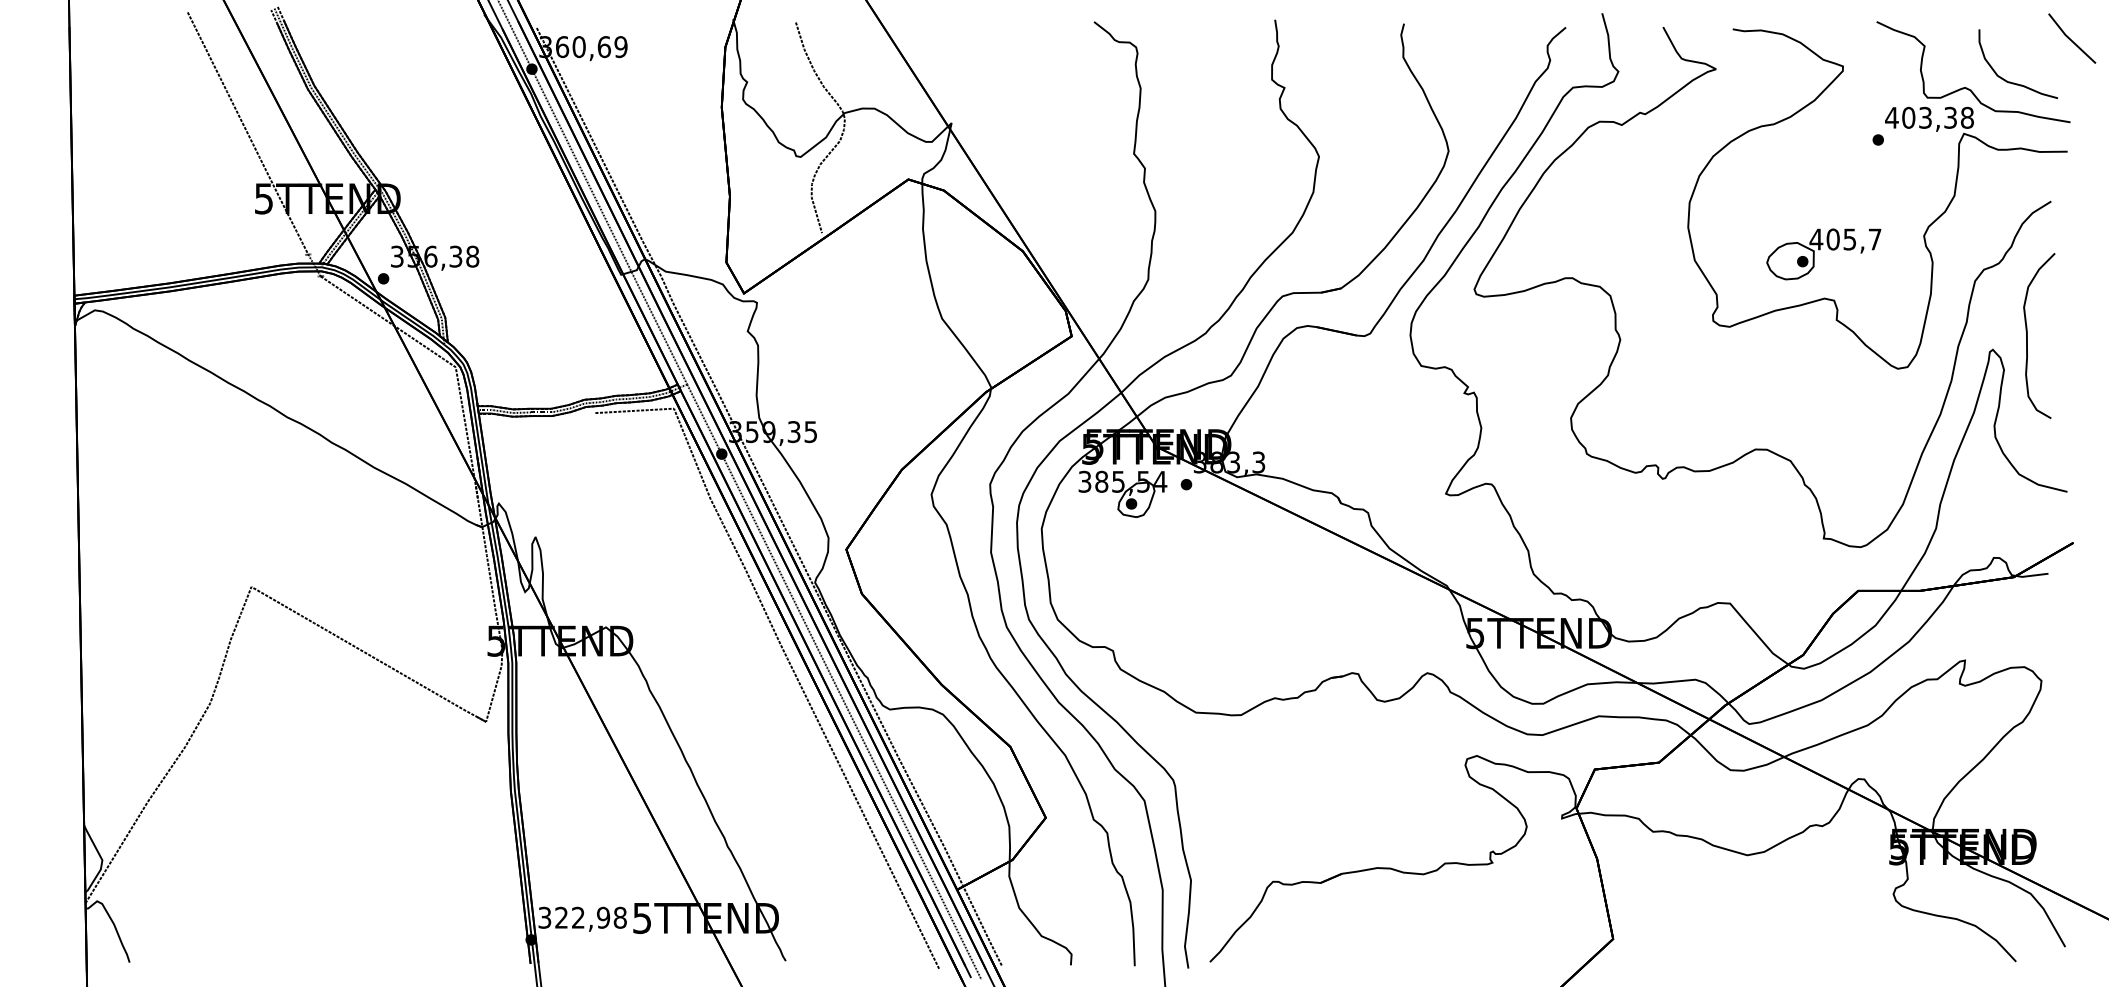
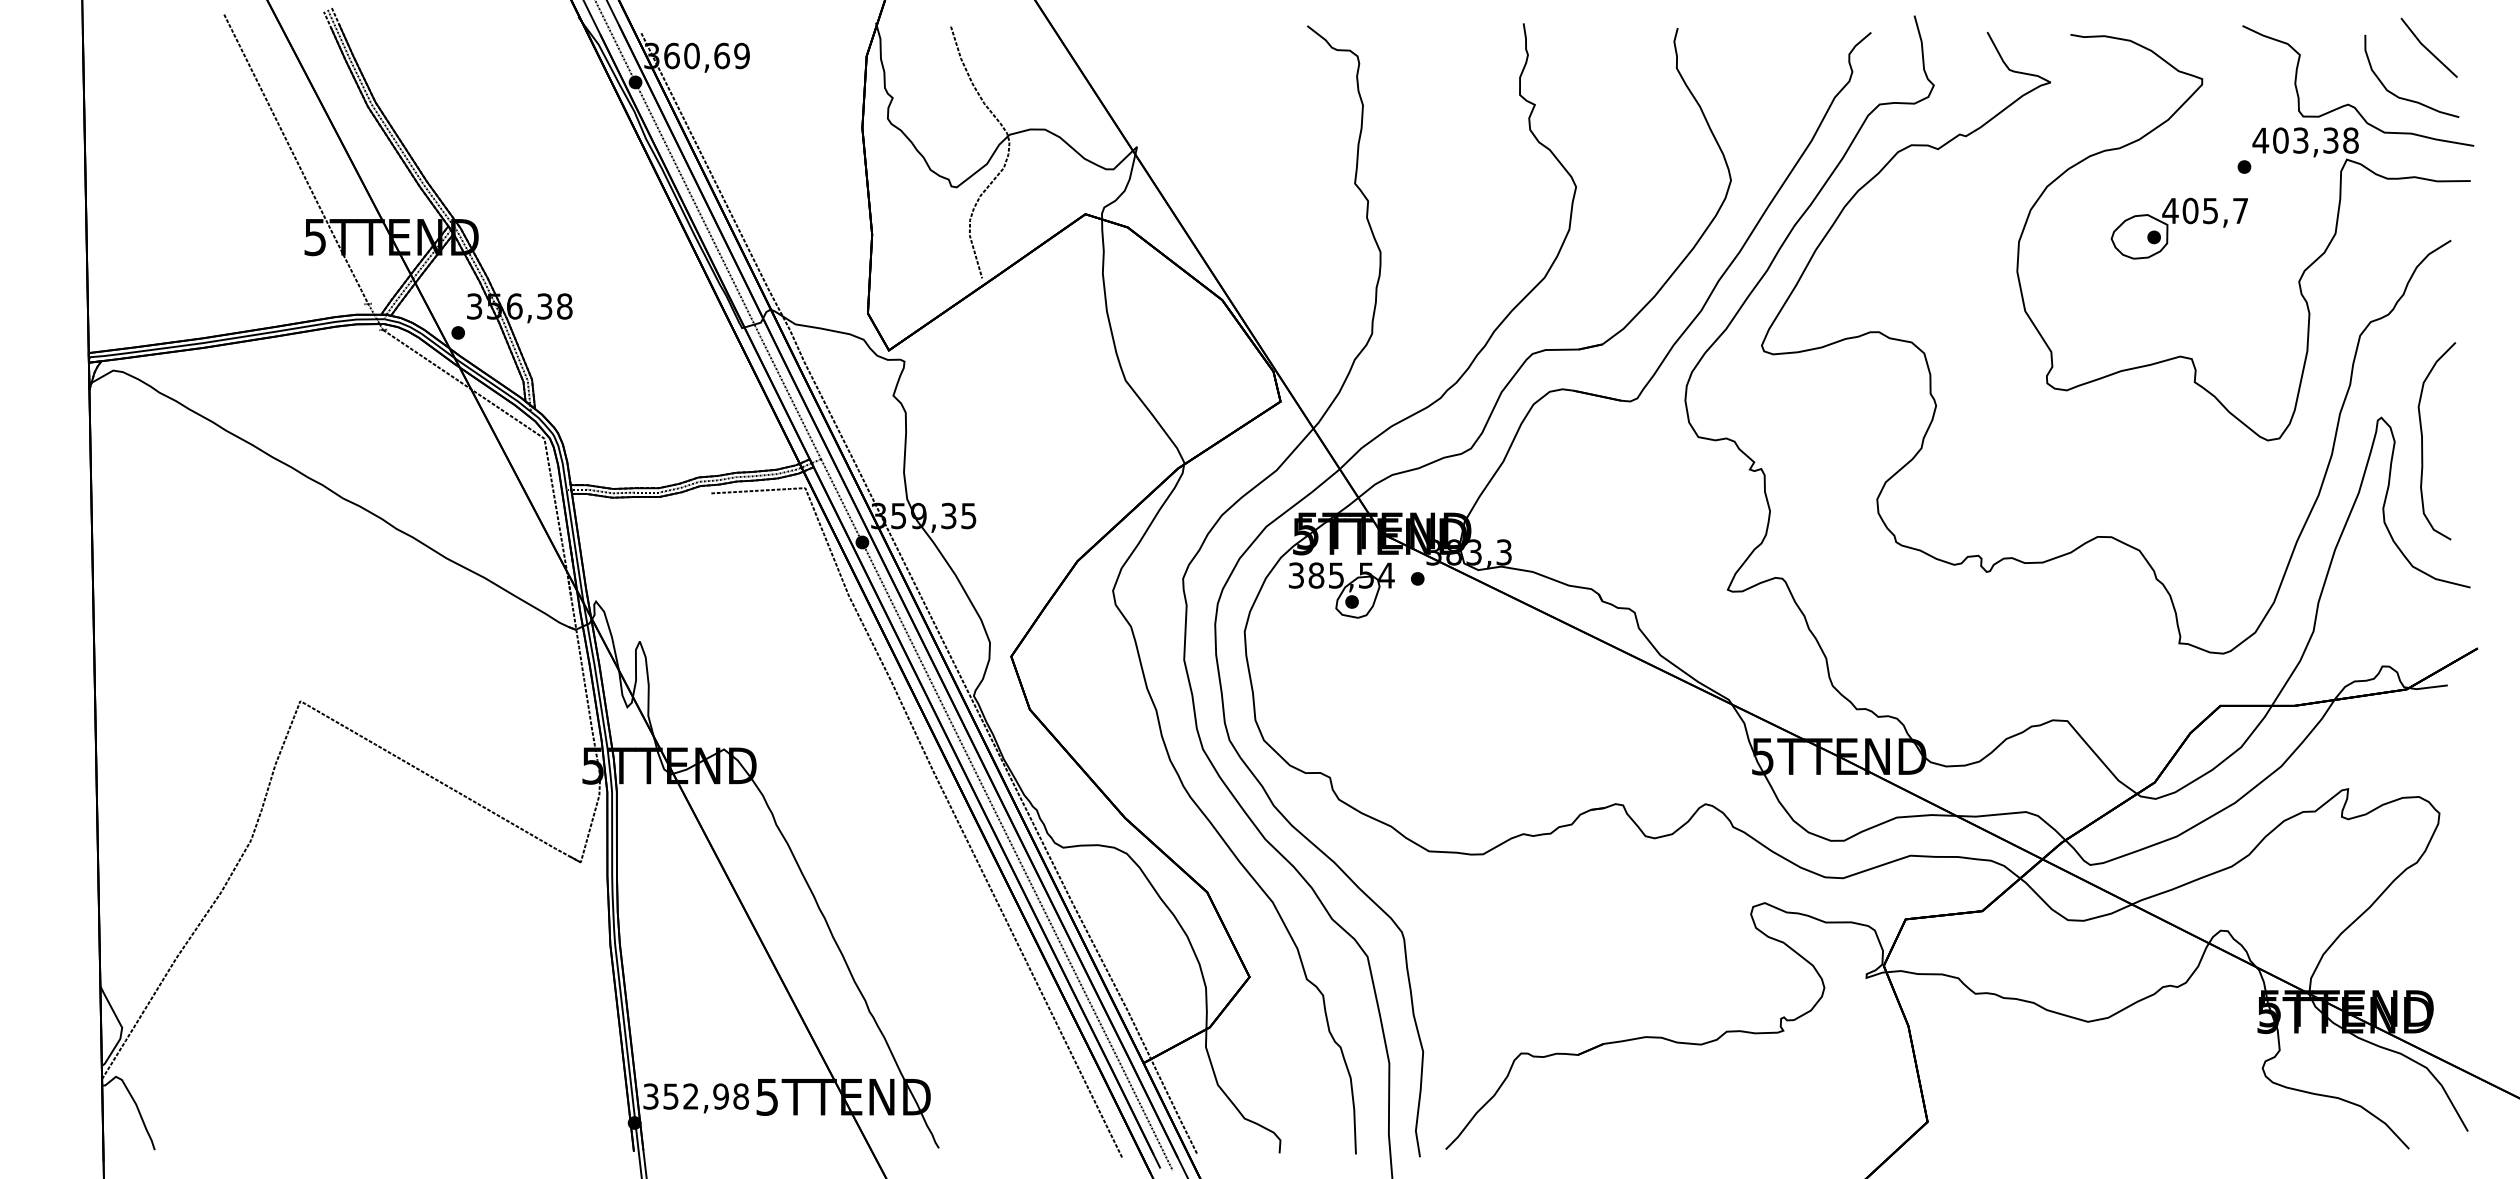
part: (2071, 38) -> (2428, 47), moved
part: (1823, 254) -> (2178, 228), moved
curve: (2027, 336) -> (2422, 441), moved
text: (561, 917) -> (670, 1096), 322,98 -> 352,98

